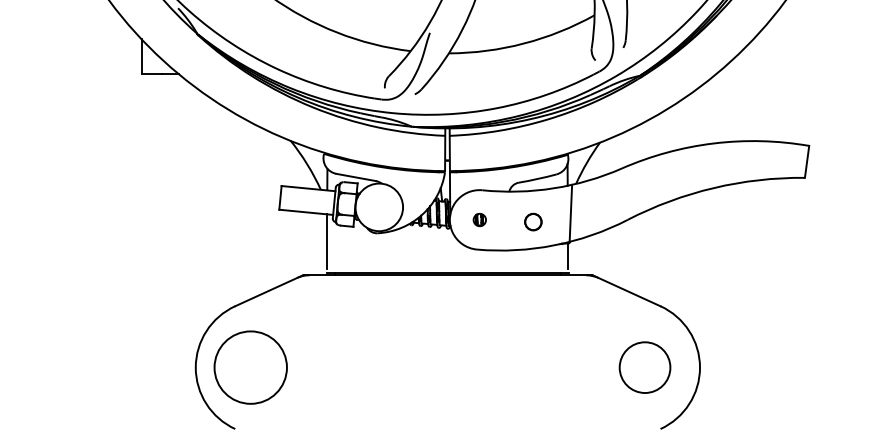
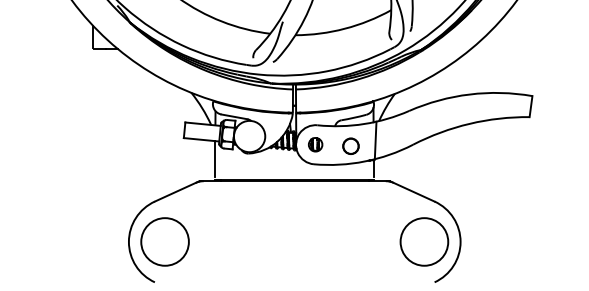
part: (479, 219) -> (315, 144), size x1.67
circle: (532, 221) -> (350, 145), size x1.43
circle: (645, 366) -> (424, 241), size x1.43

